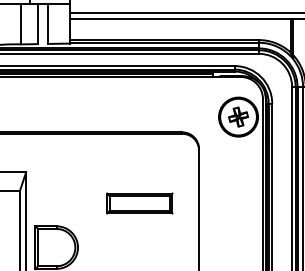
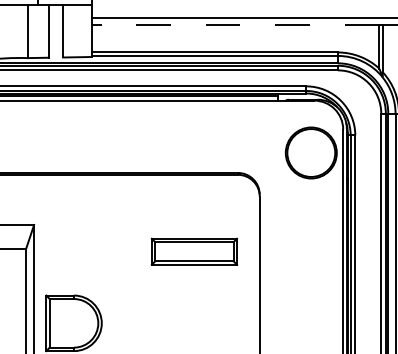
line: (180, 19) -> (235, 25), solid -> dashed
part: (238, 116) -> (311, 152), removed
part: (139, 203) -> (194, 251), moved

